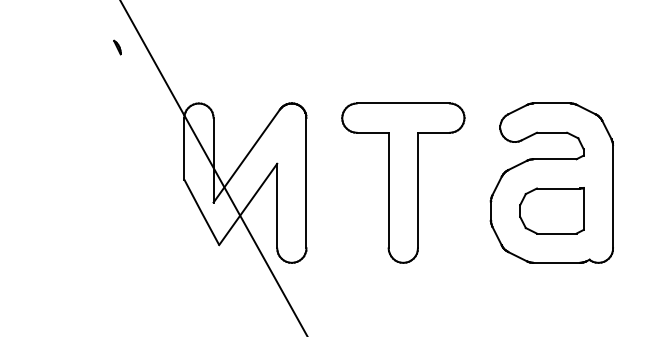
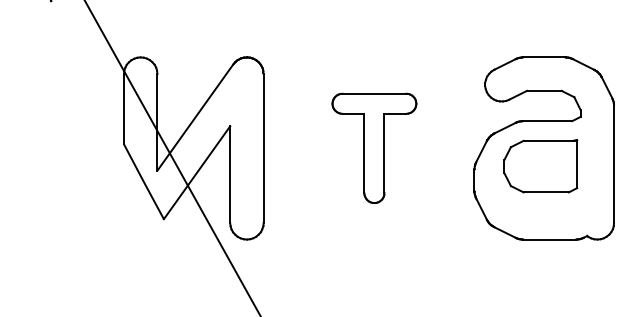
part: (403, 182) -> (374, 147), size x0.6
part: (551, 210) -> (540, 165), moved

